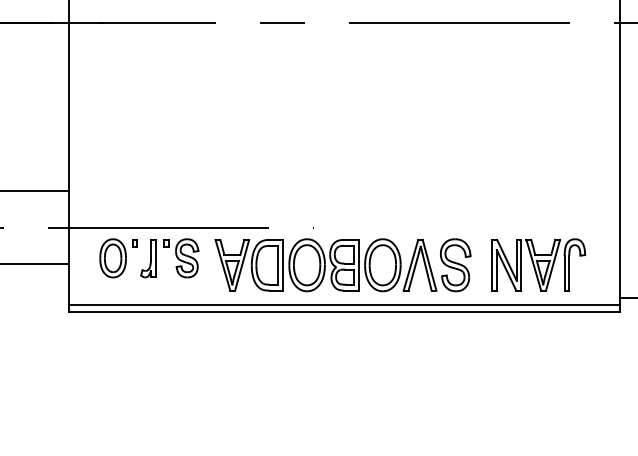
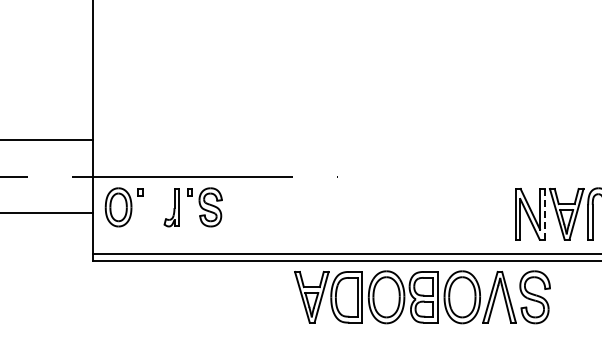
part: (118, 258) -> (123, 207), moved
part: (342, 265) -> (421, 297), moved
line: (521, 265) -> (544, 214), solid -> dashed

